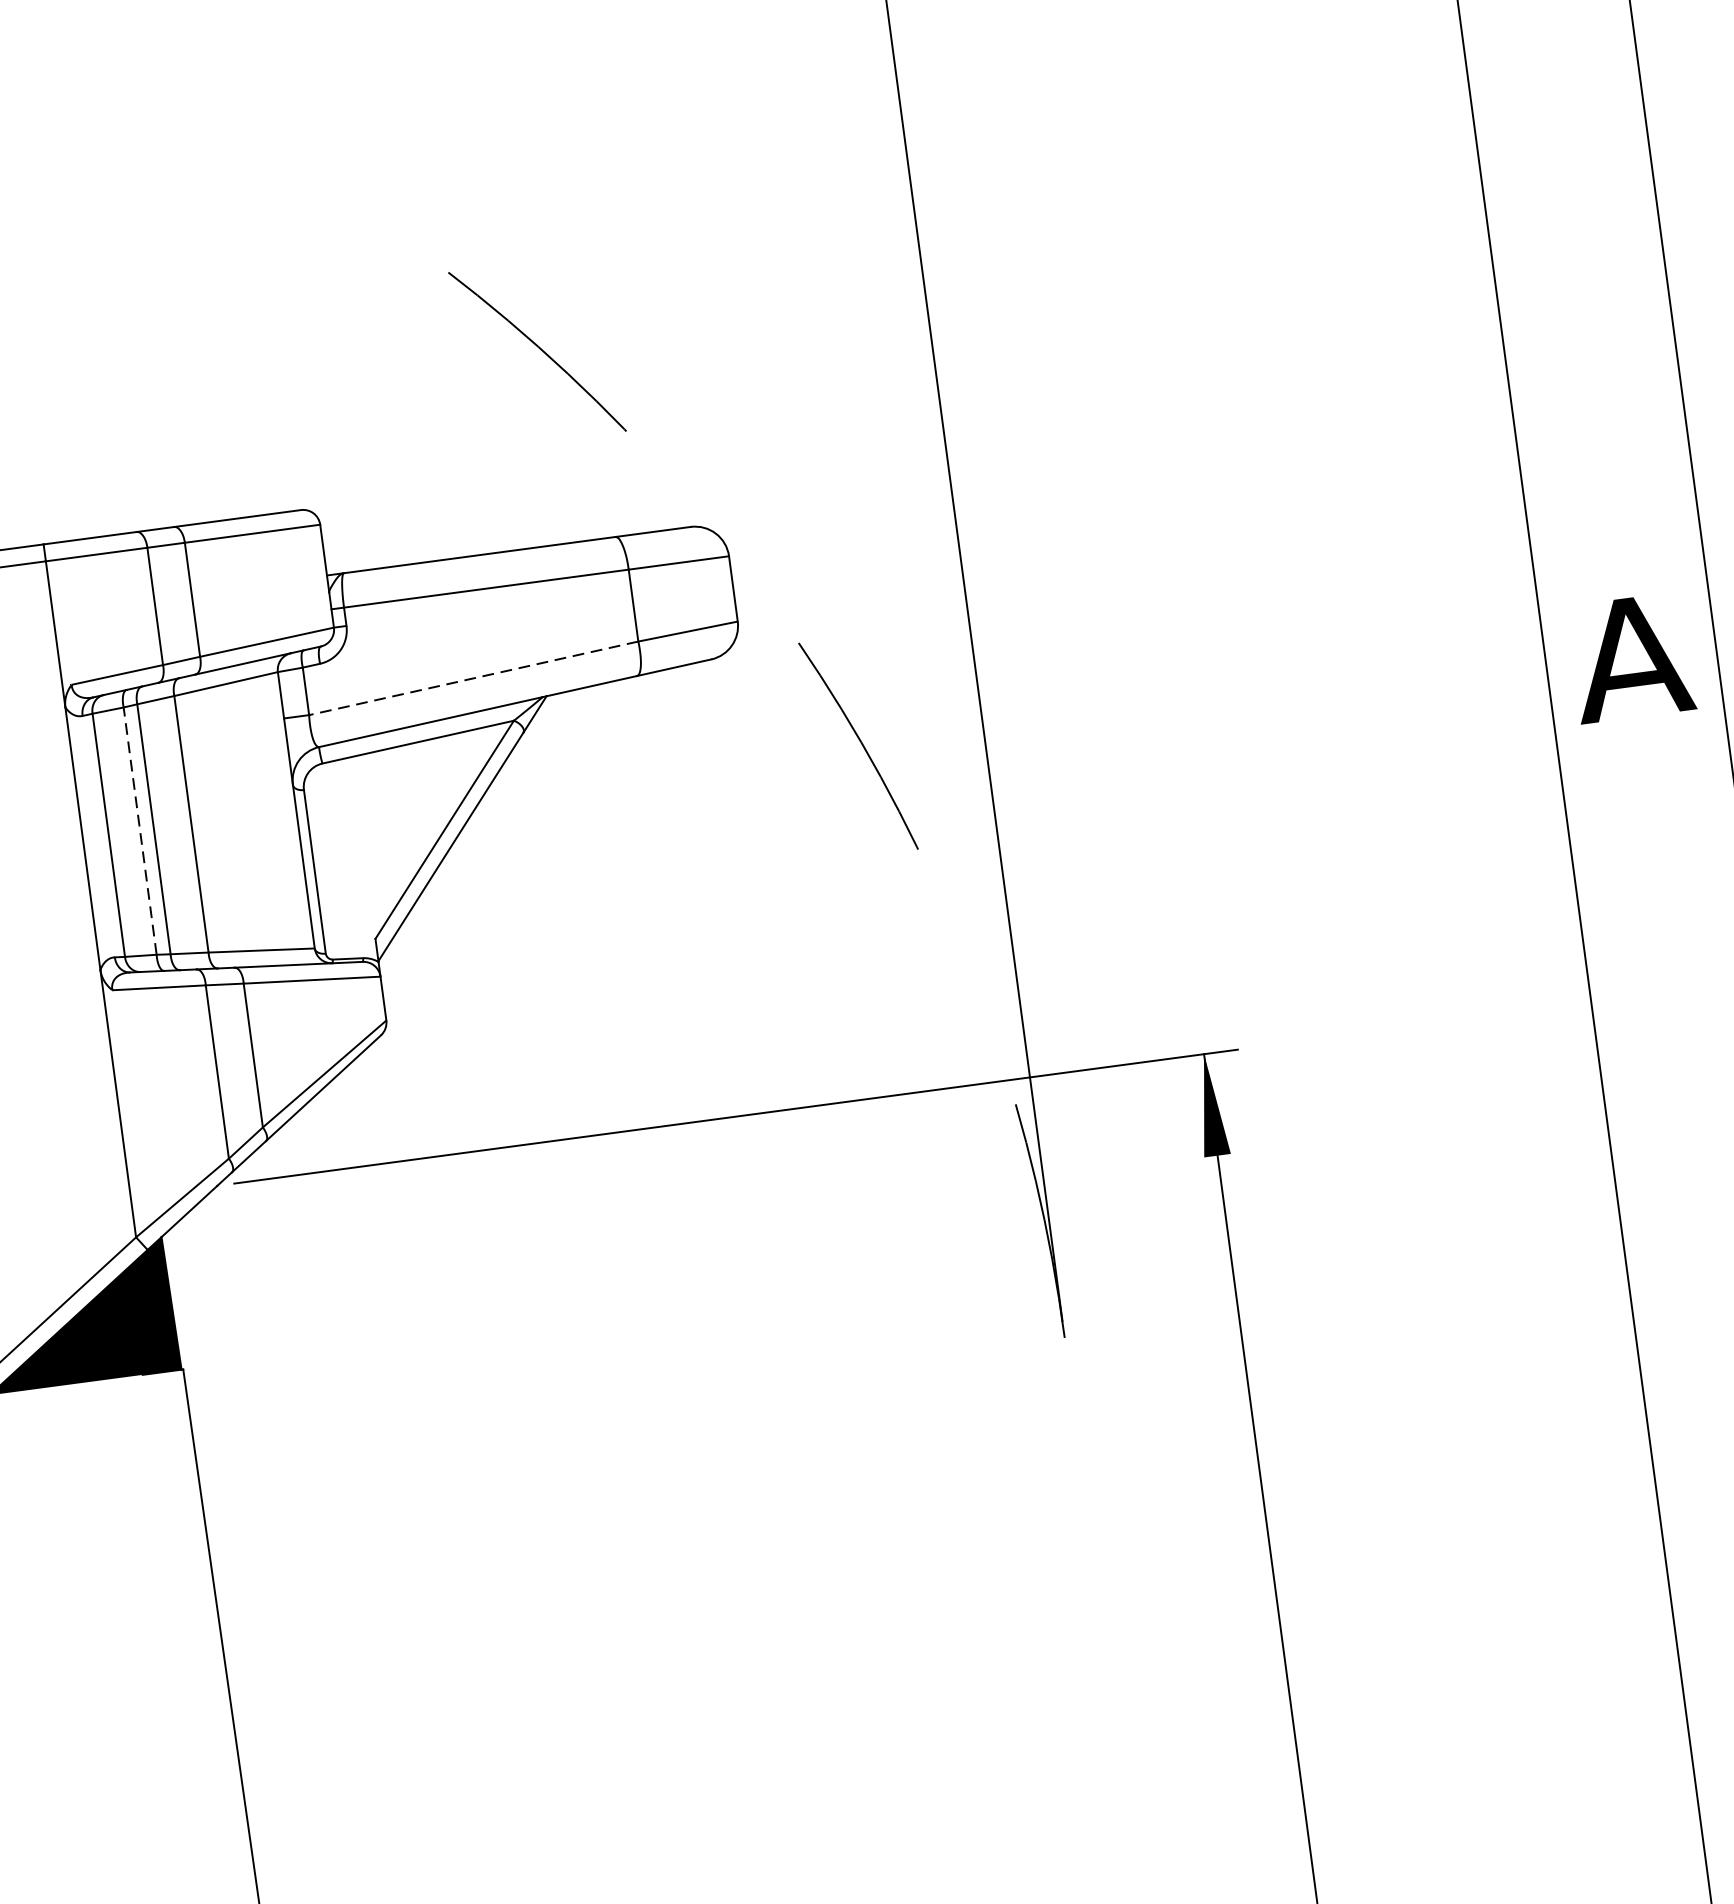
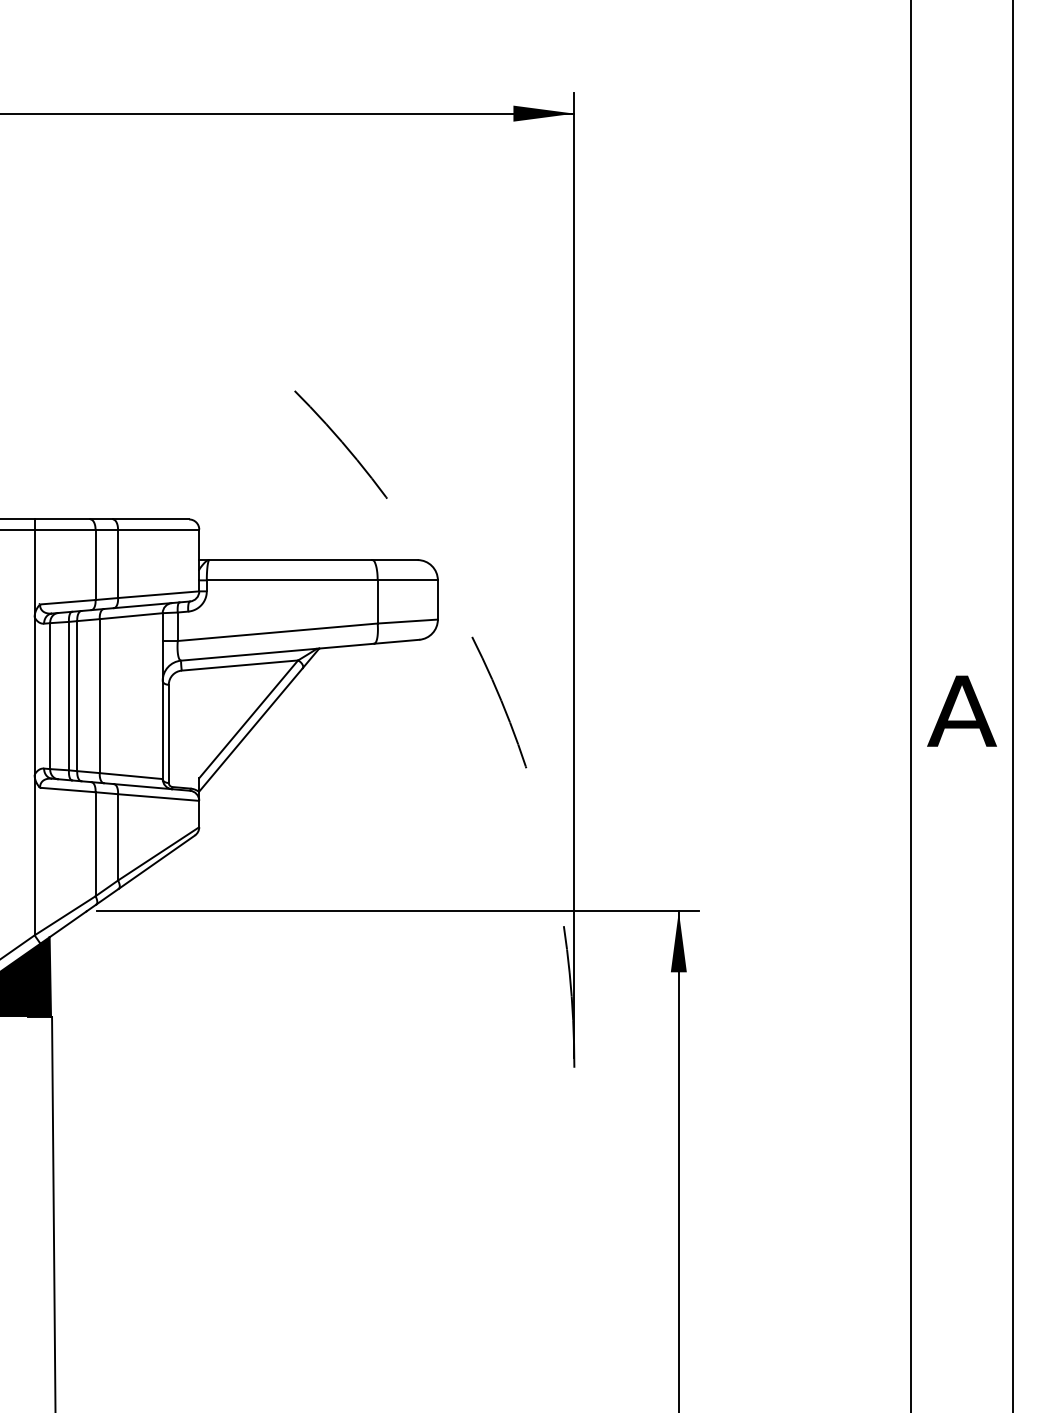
line: (473, 678) -> (277, 632), dashed -> solid
line: (139, 830) -> (68, 695), dashed -> solid

